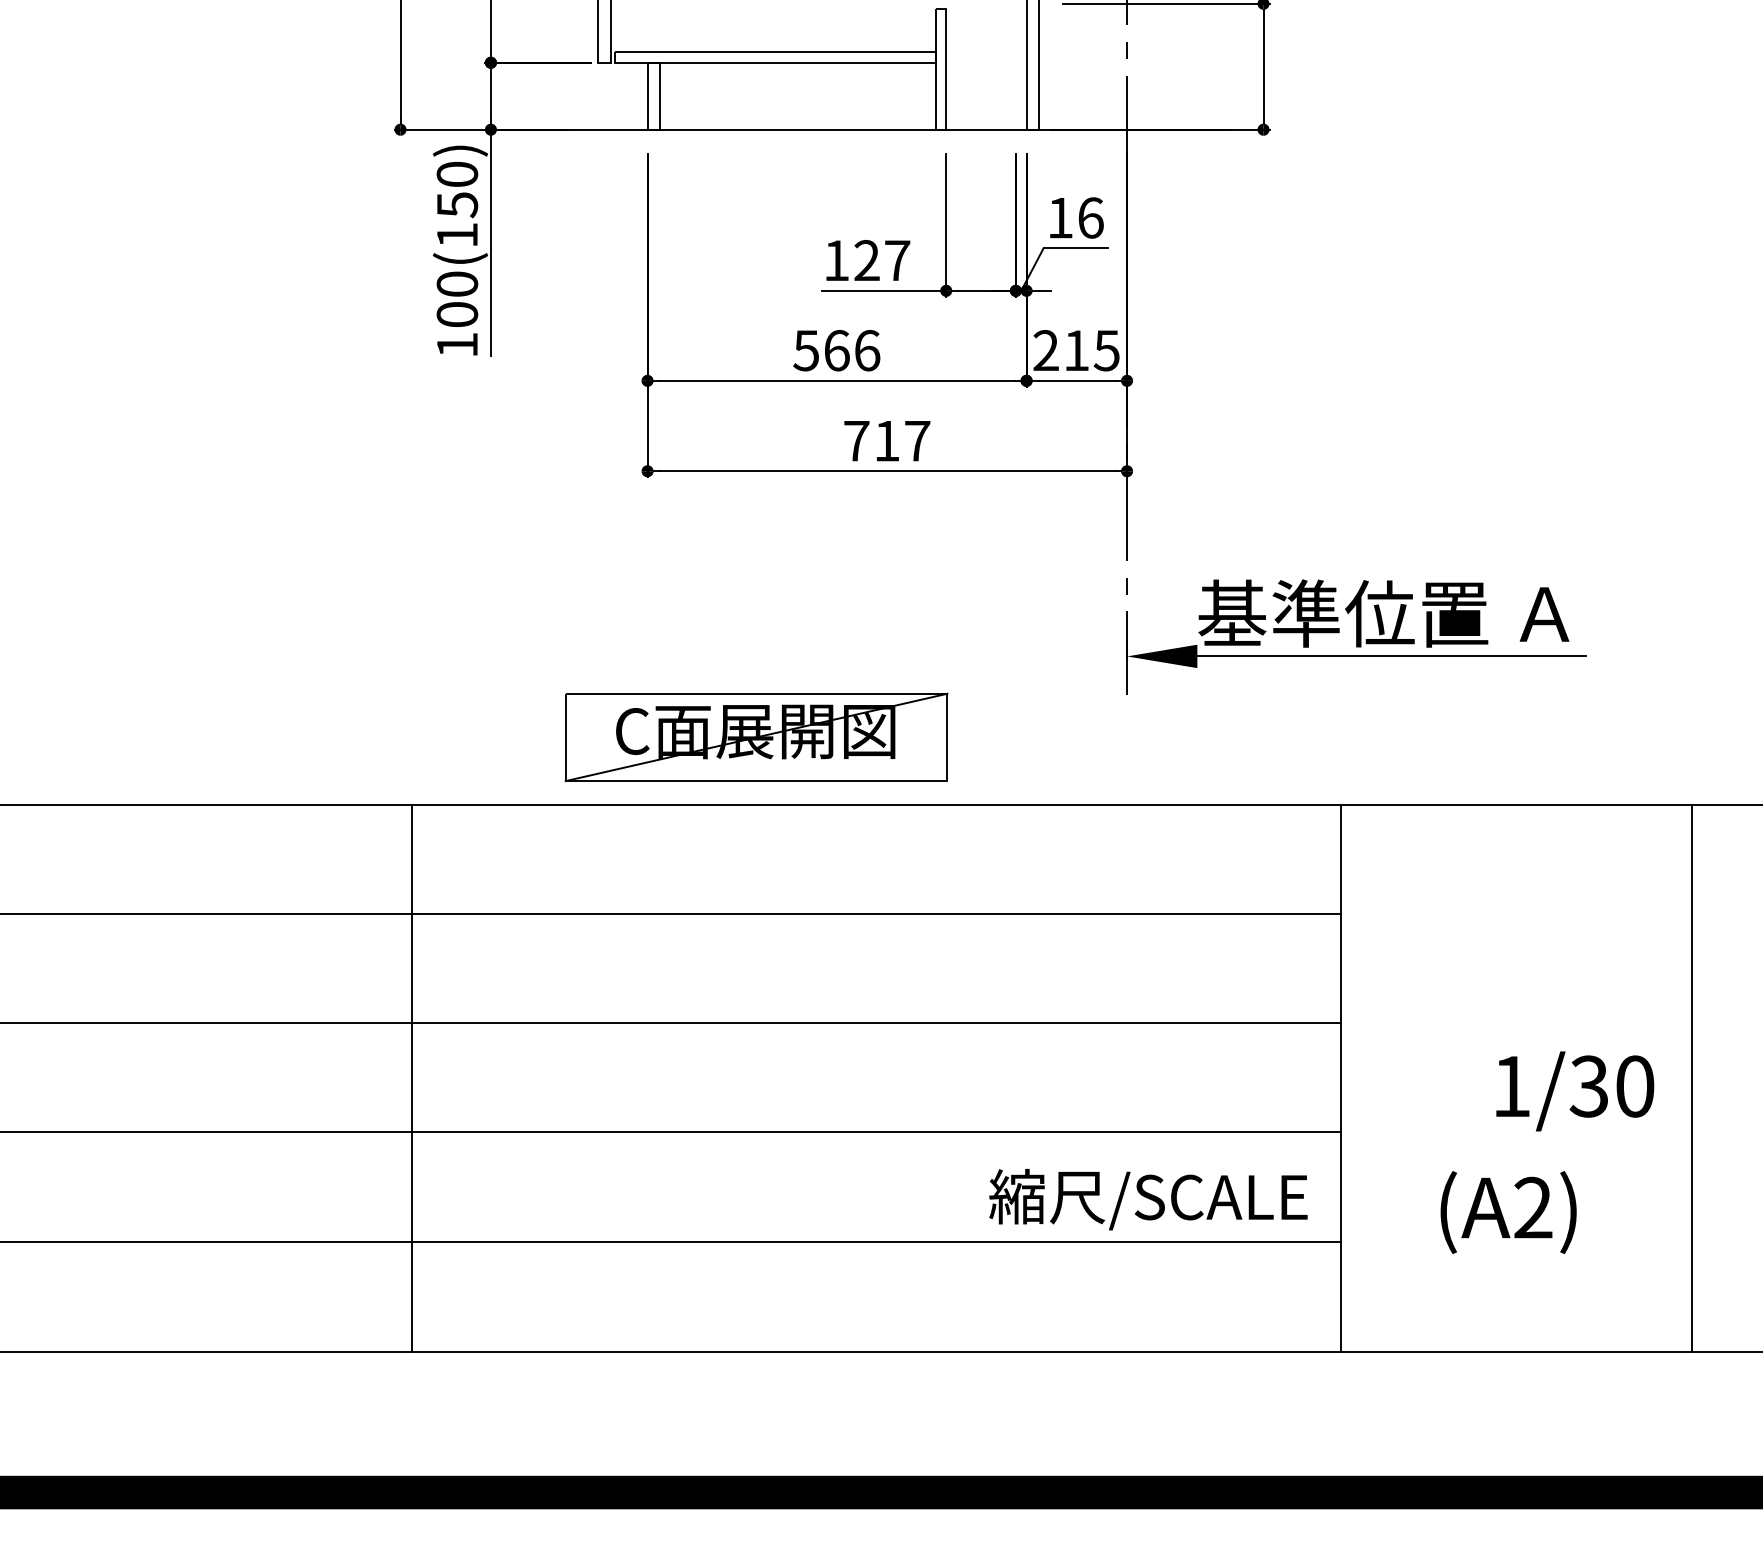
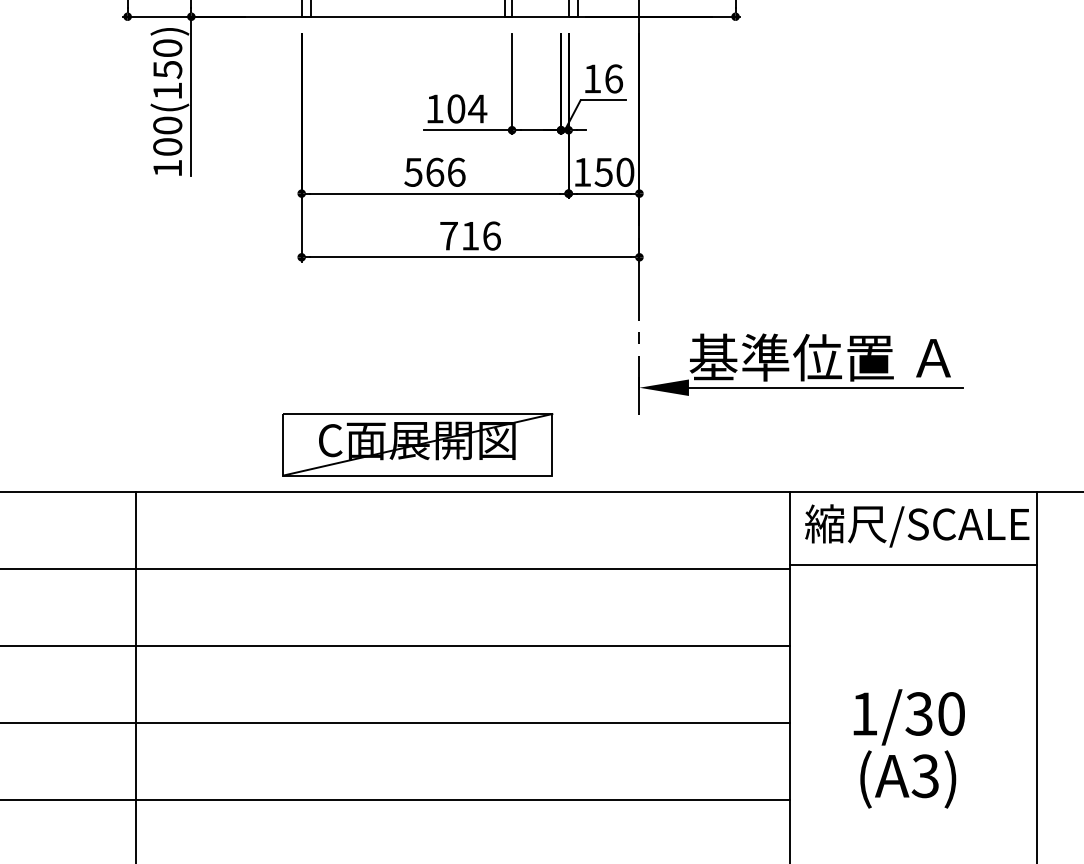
text: (882, 260) -> (467, 108), 127 -> 104
text: (1076, 350) -> (603, 172), 215 -> 150
text: (917, 440) -> (491, 235), 717 -> 716
part: (756, 737) -> (417, 444), moved
line: (1516, 907) -> (913, 564), added
text: (1575, 1091) -> (909, 717), moved
text: (1148, 1199) -> (917, 525), moved
text: (1532, 1208) -> (925, 776), (A2) -> (A3)

